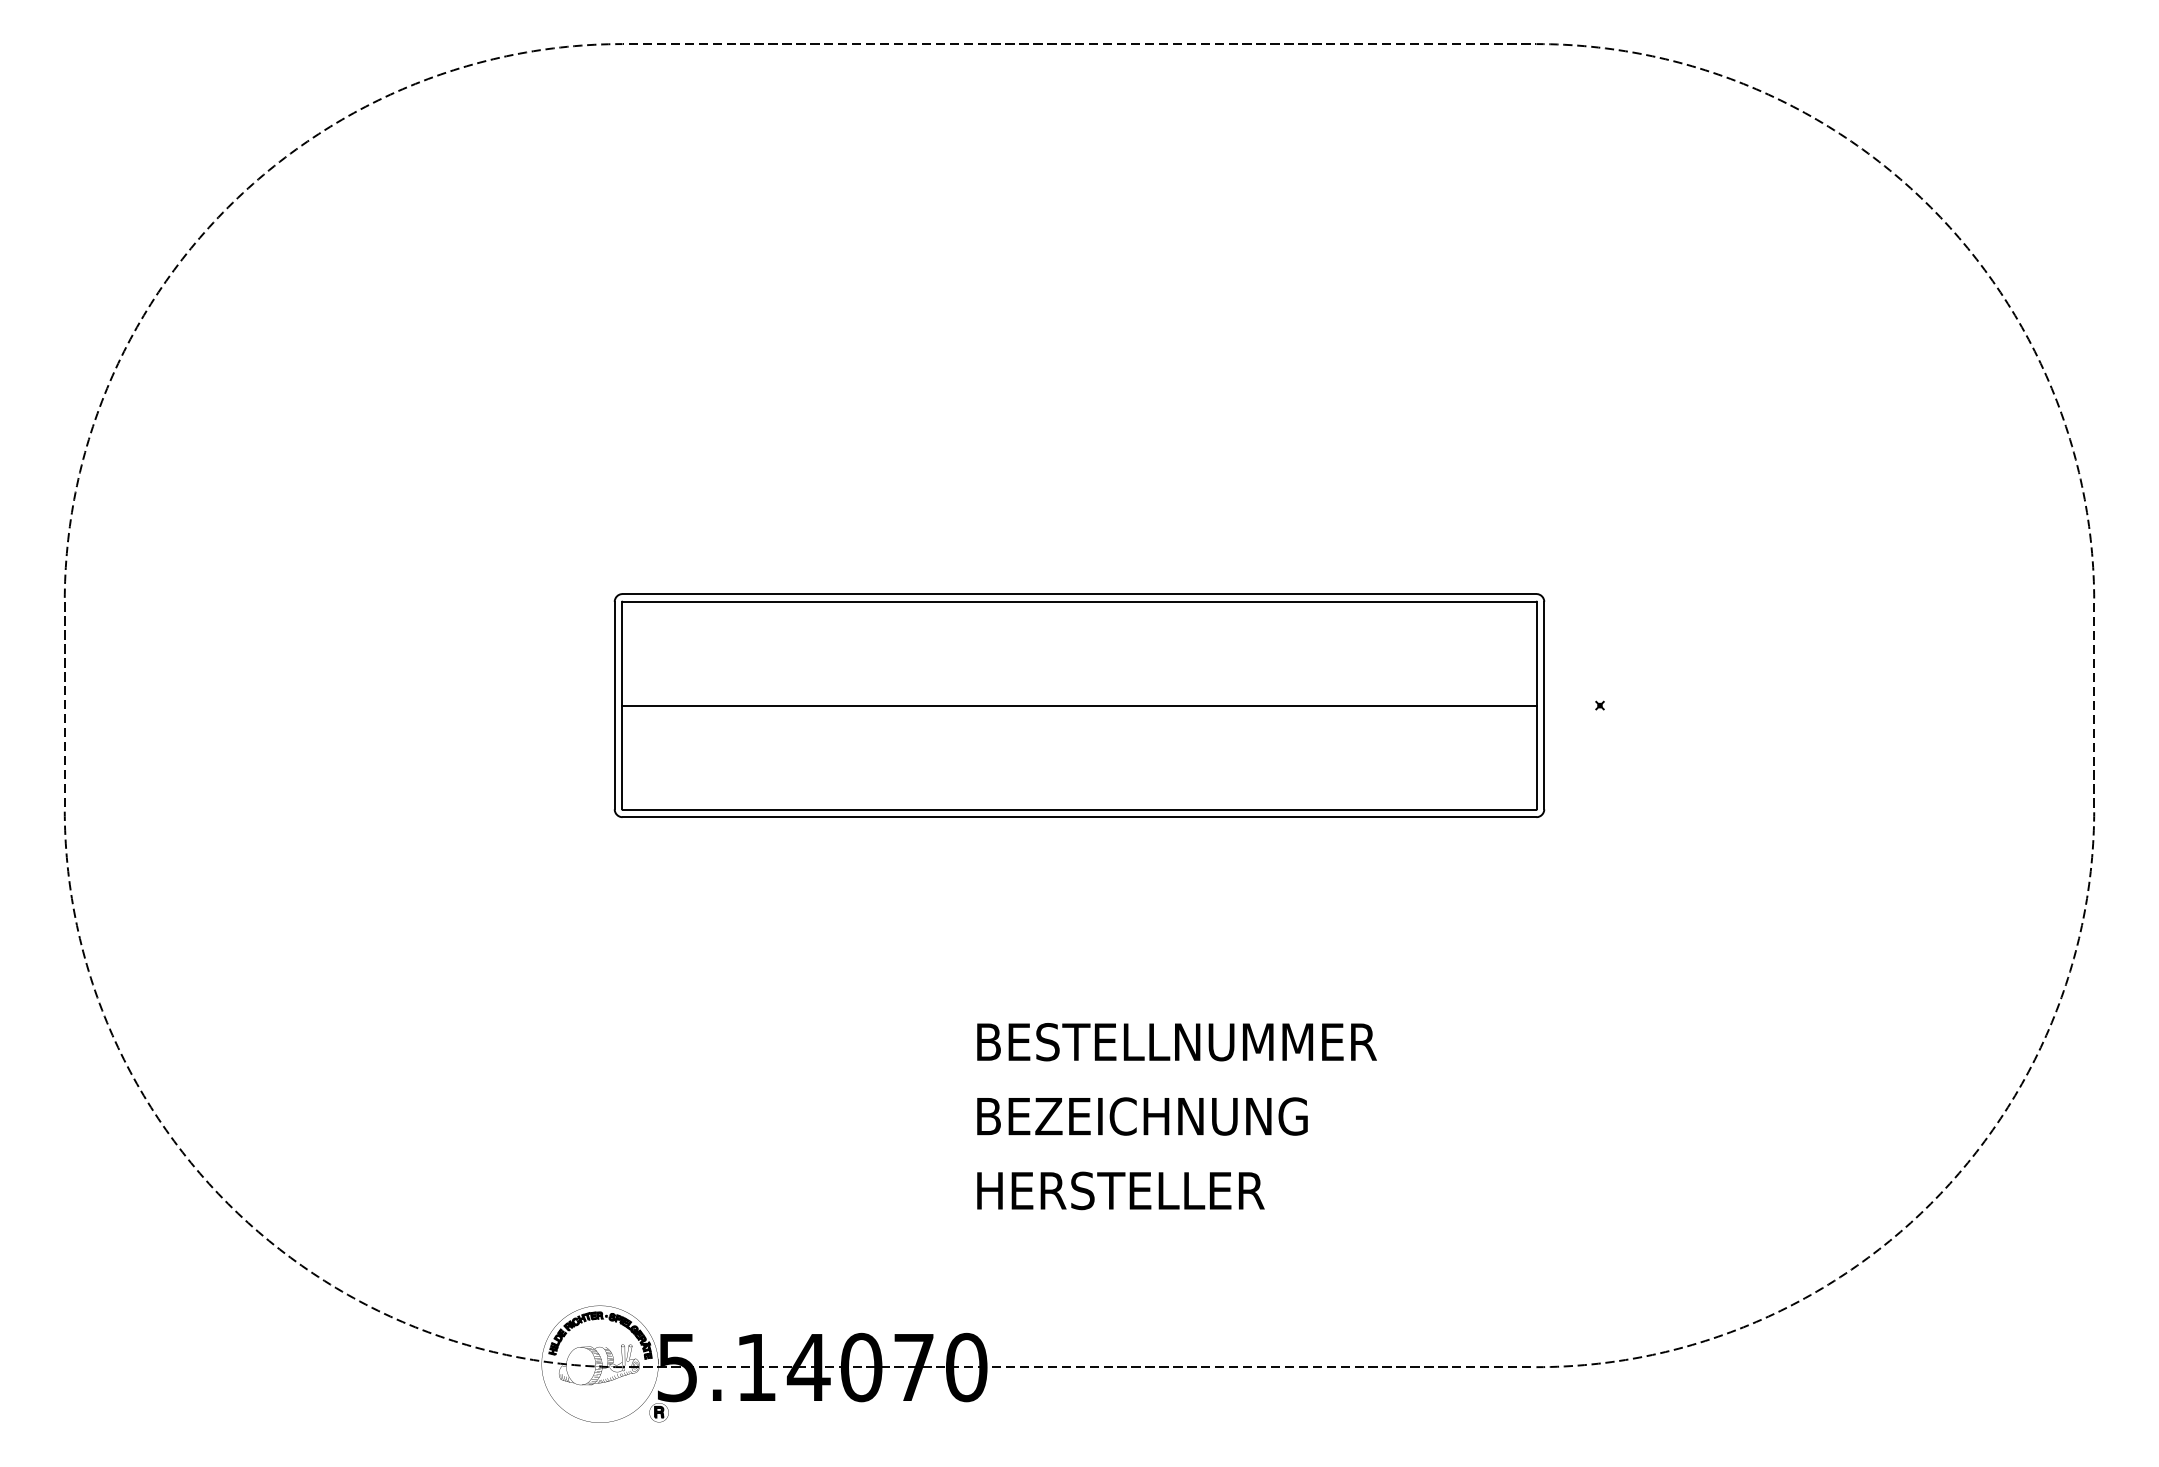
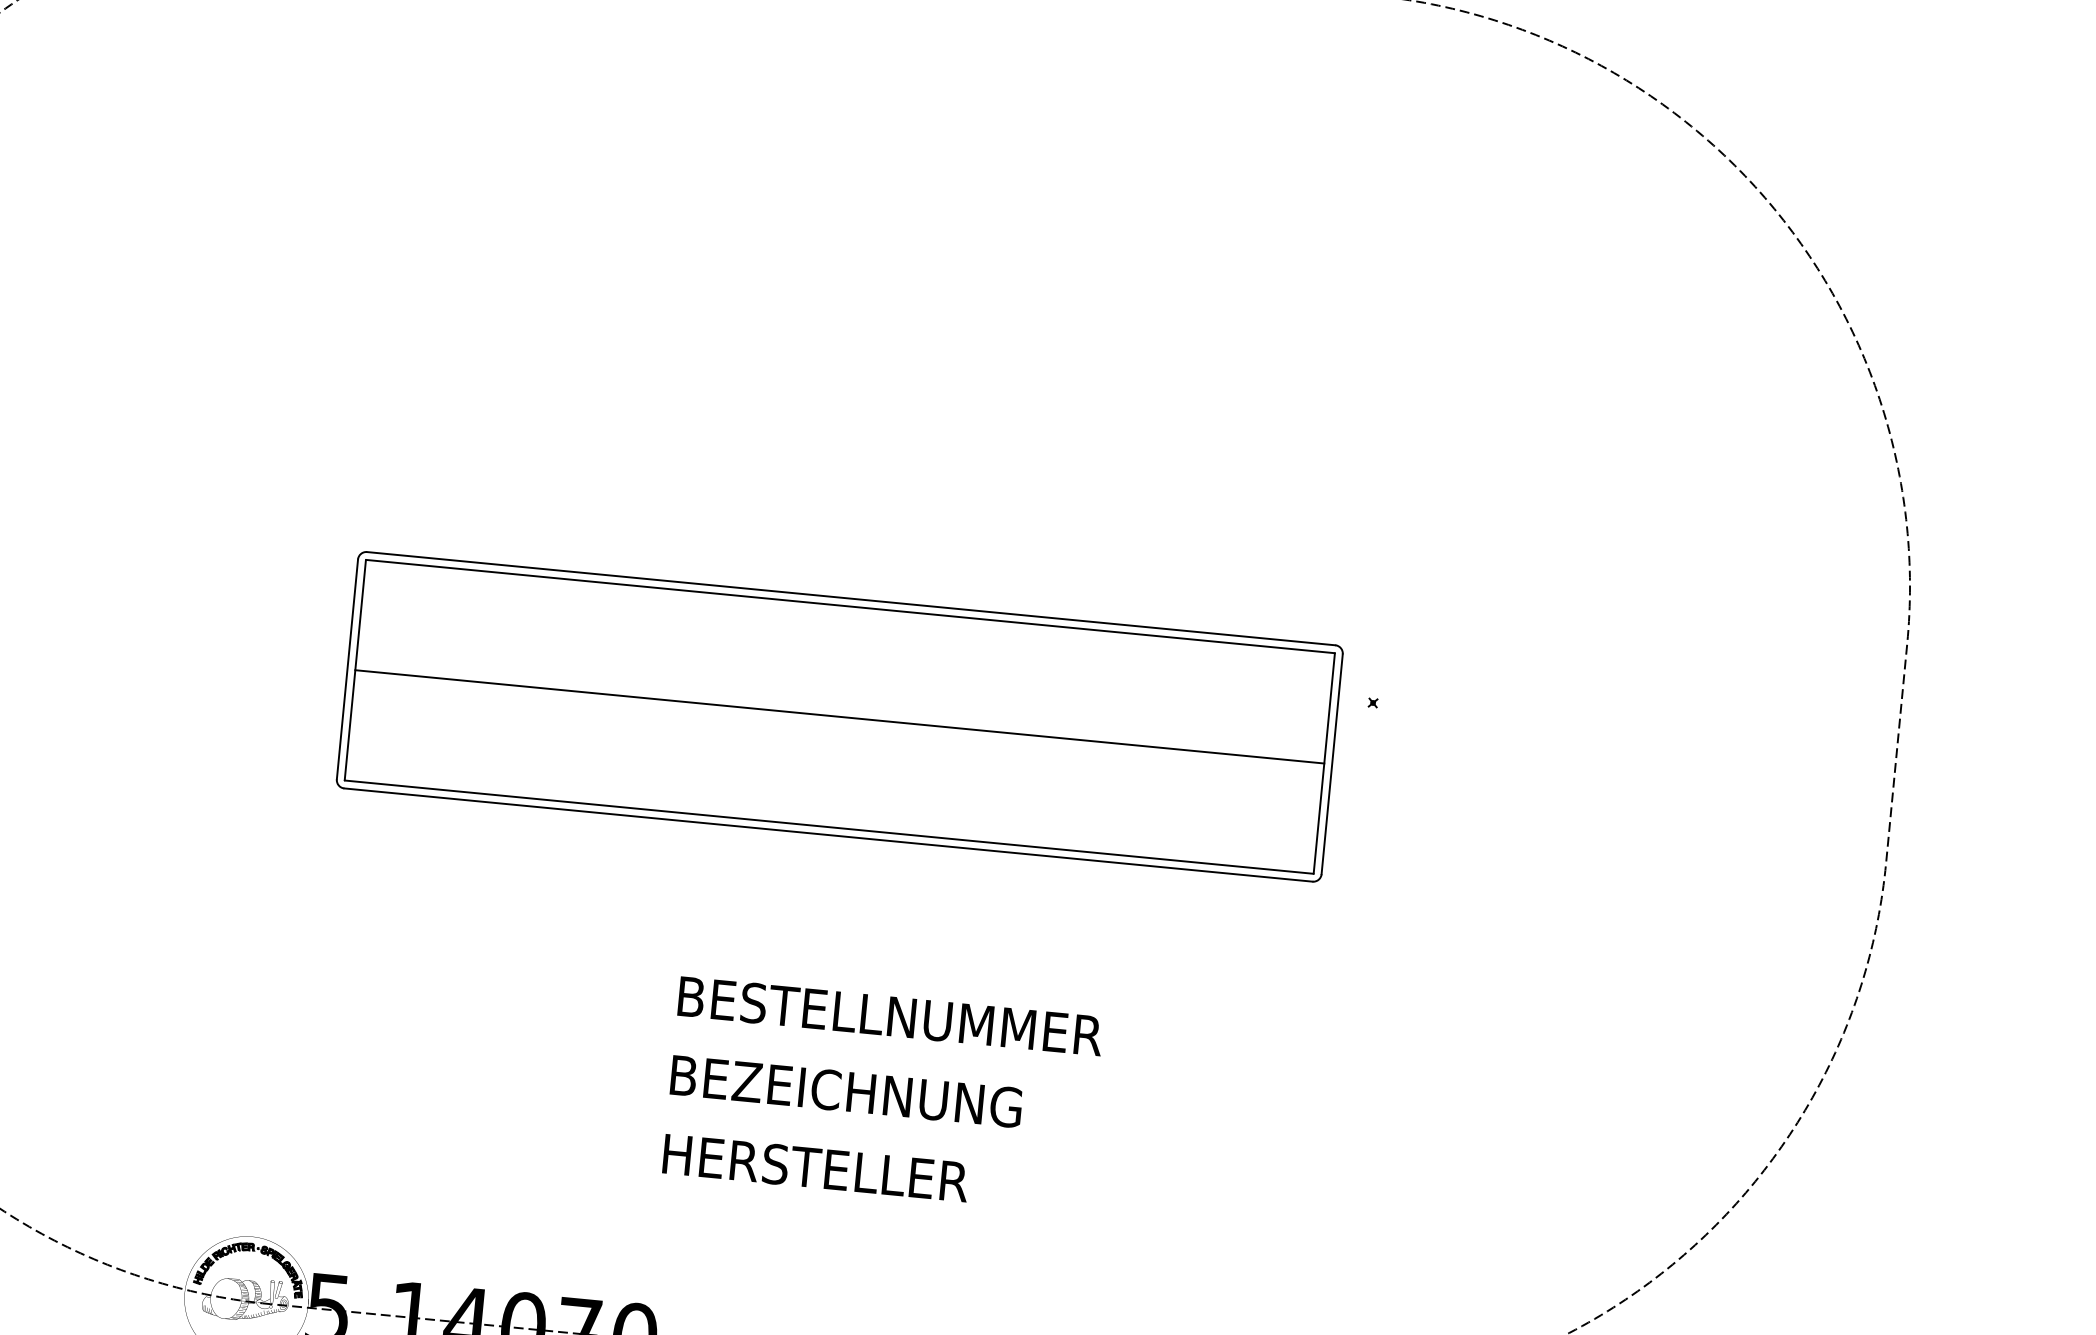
part: (1079, 705) -> (839, 716), moved

